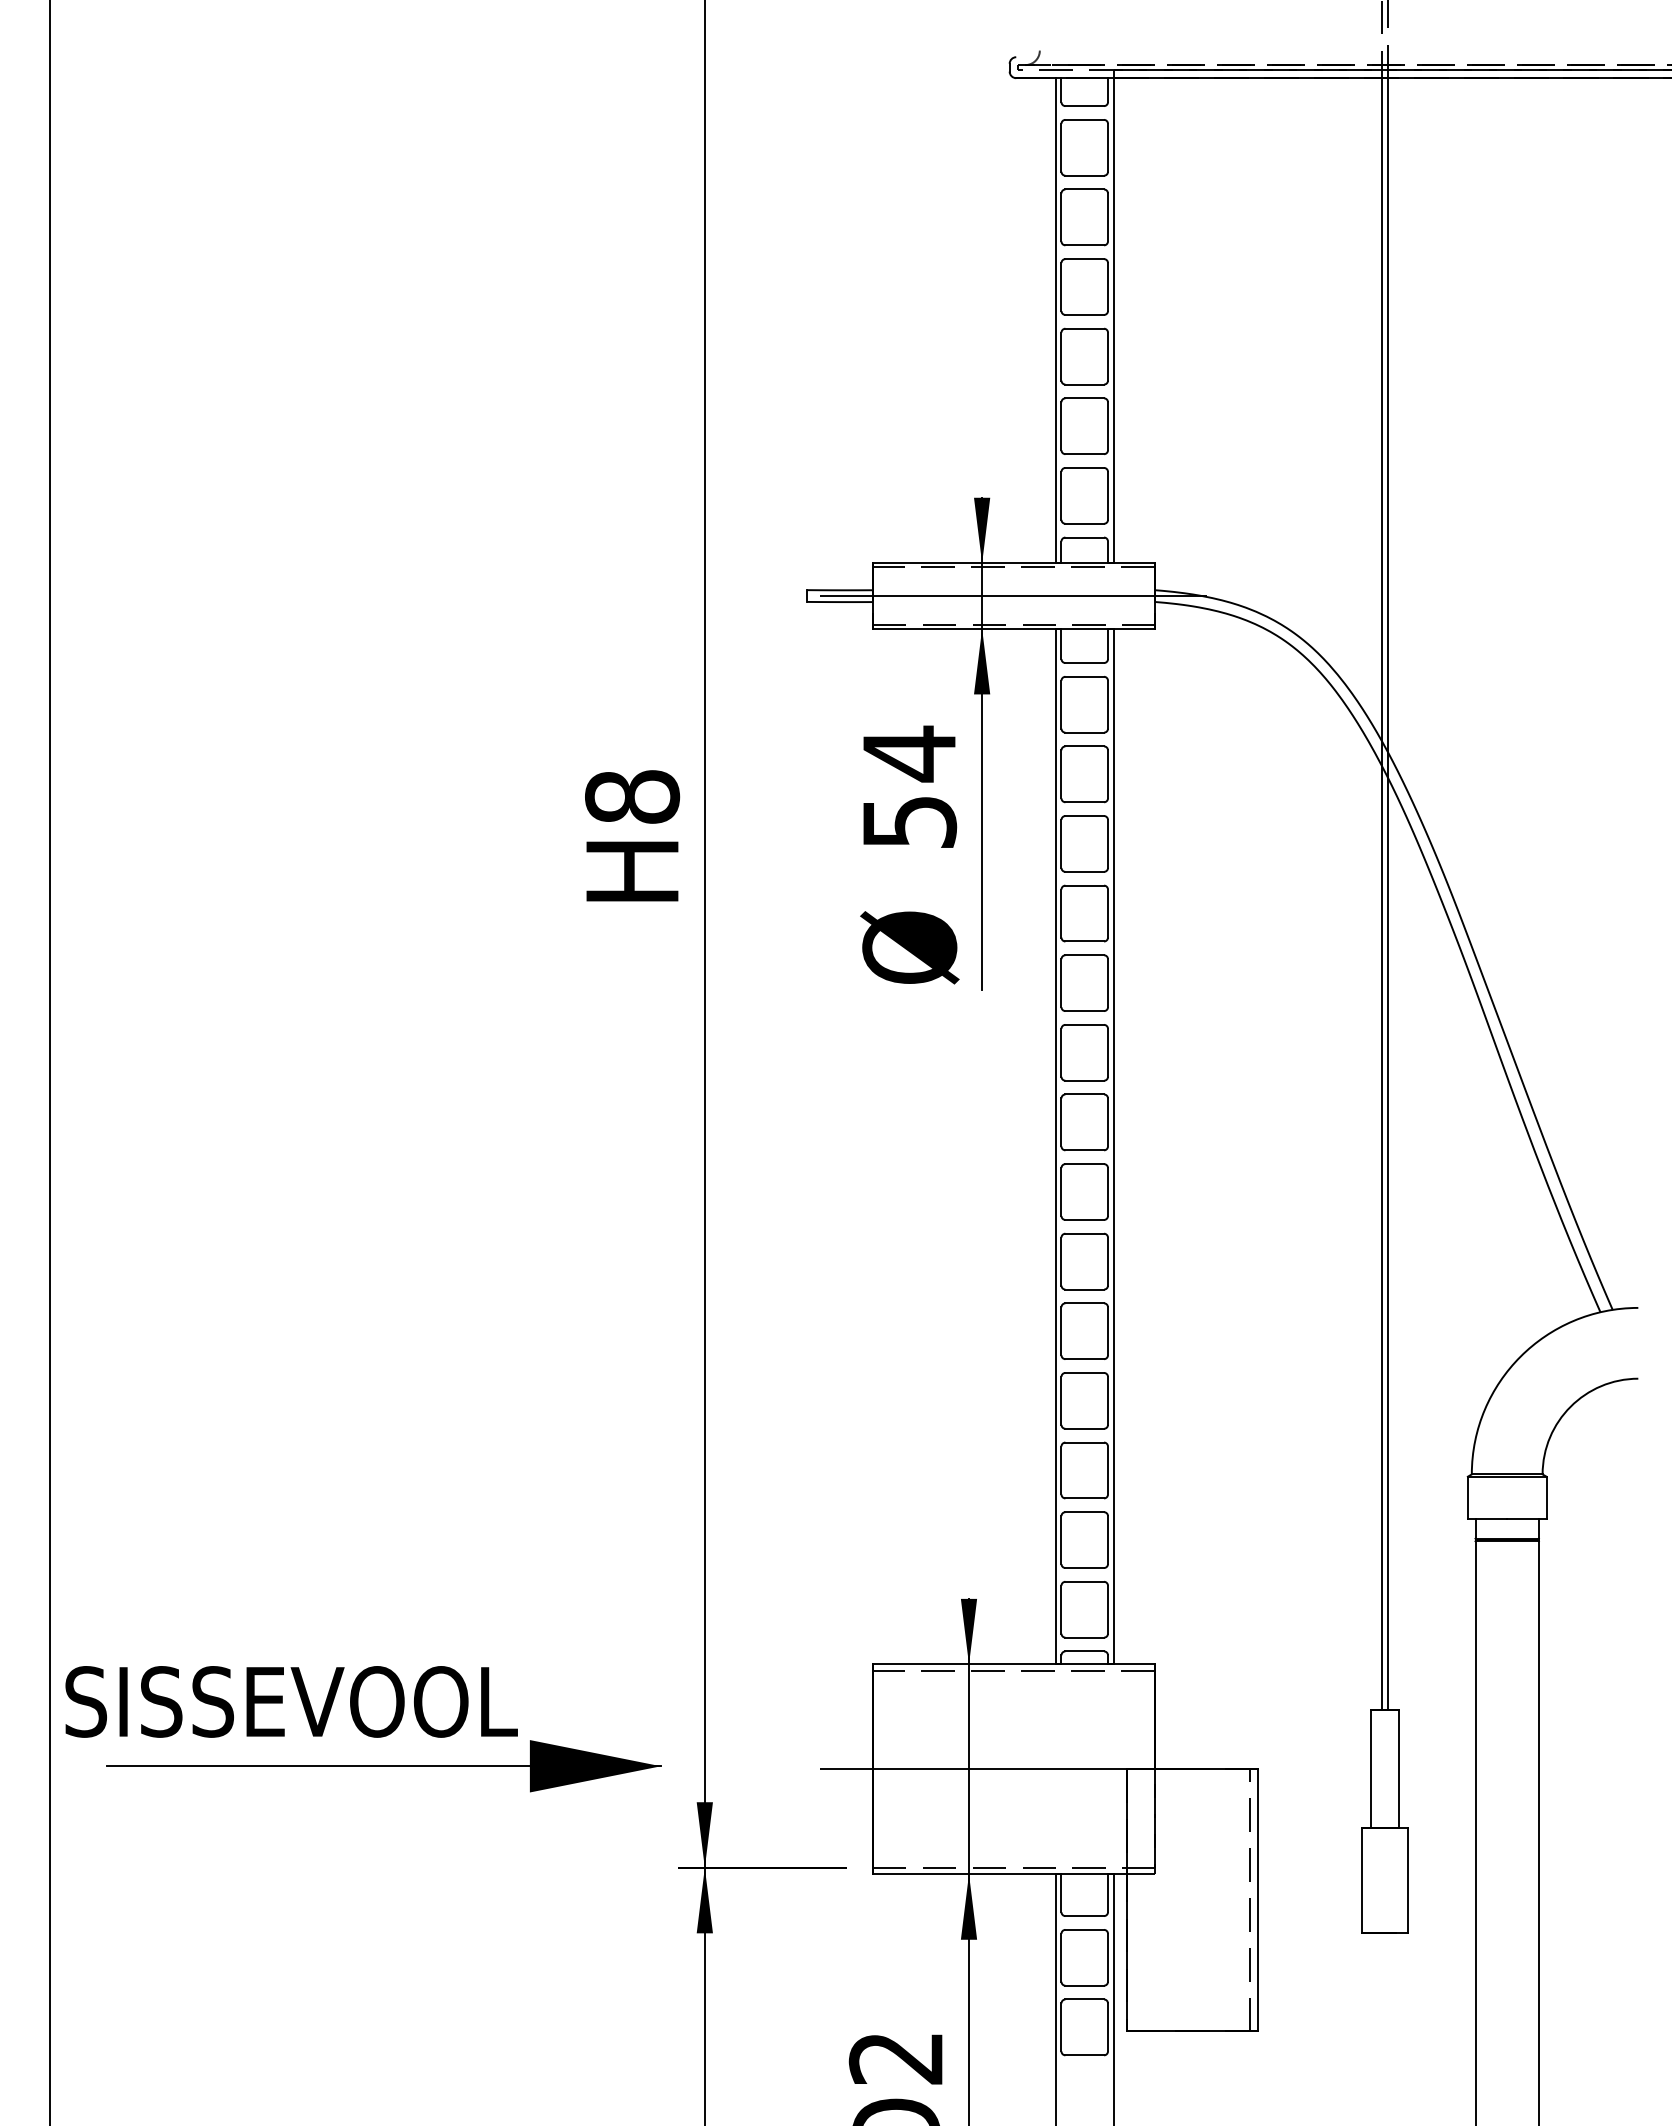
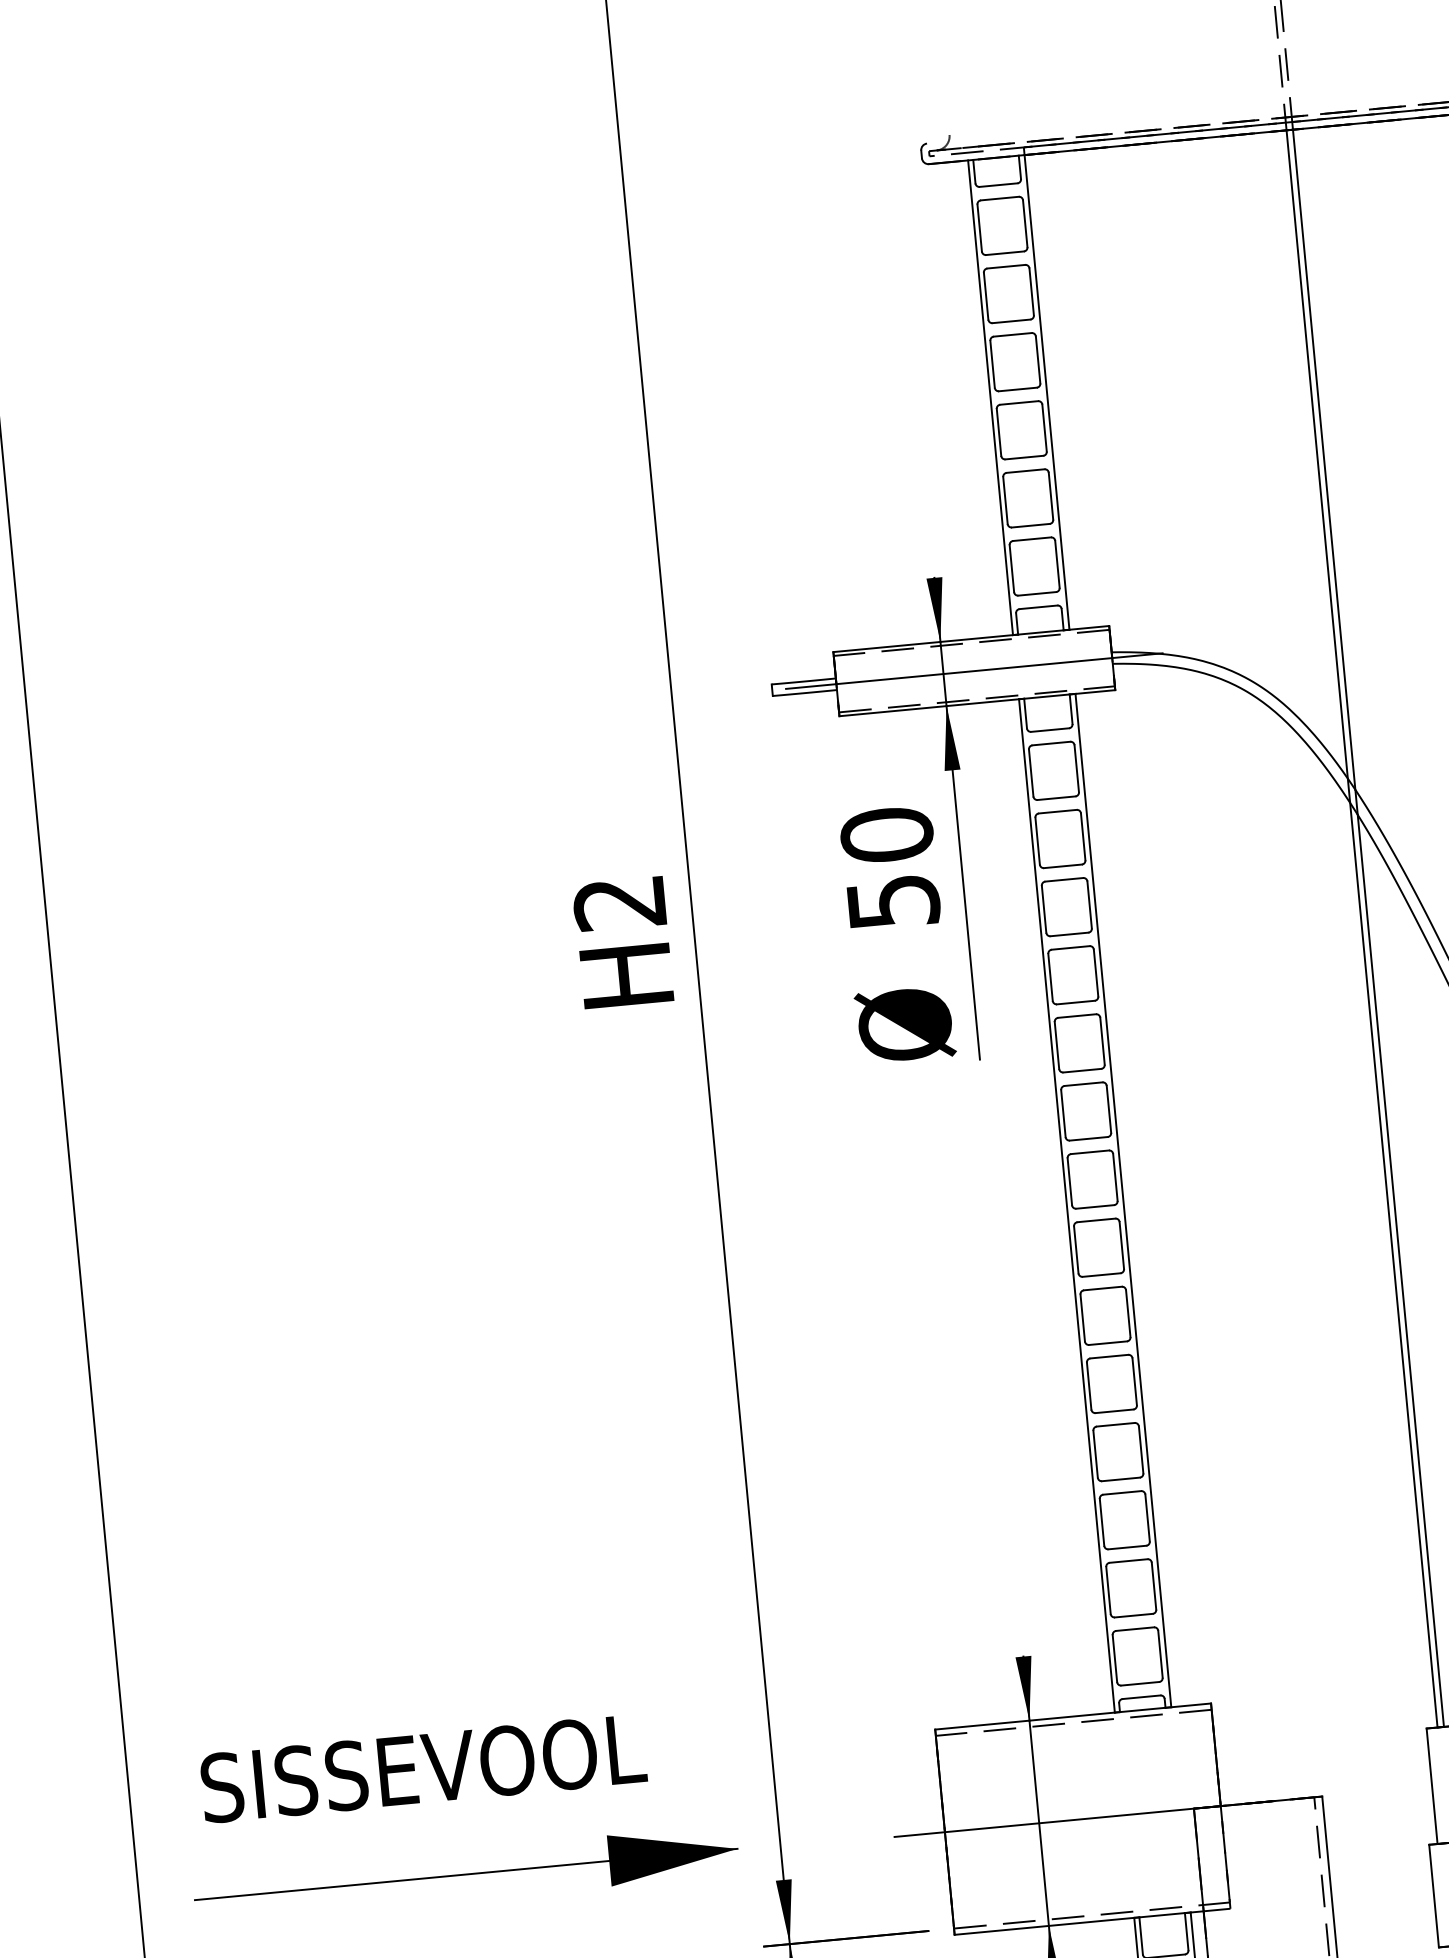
text: (909, 753) -> (887, 834), 54 -> 50
text: (632, 796) -> (619, 902), H8 -> H2
text: (291, 1701) -> (423, 1768), moved

